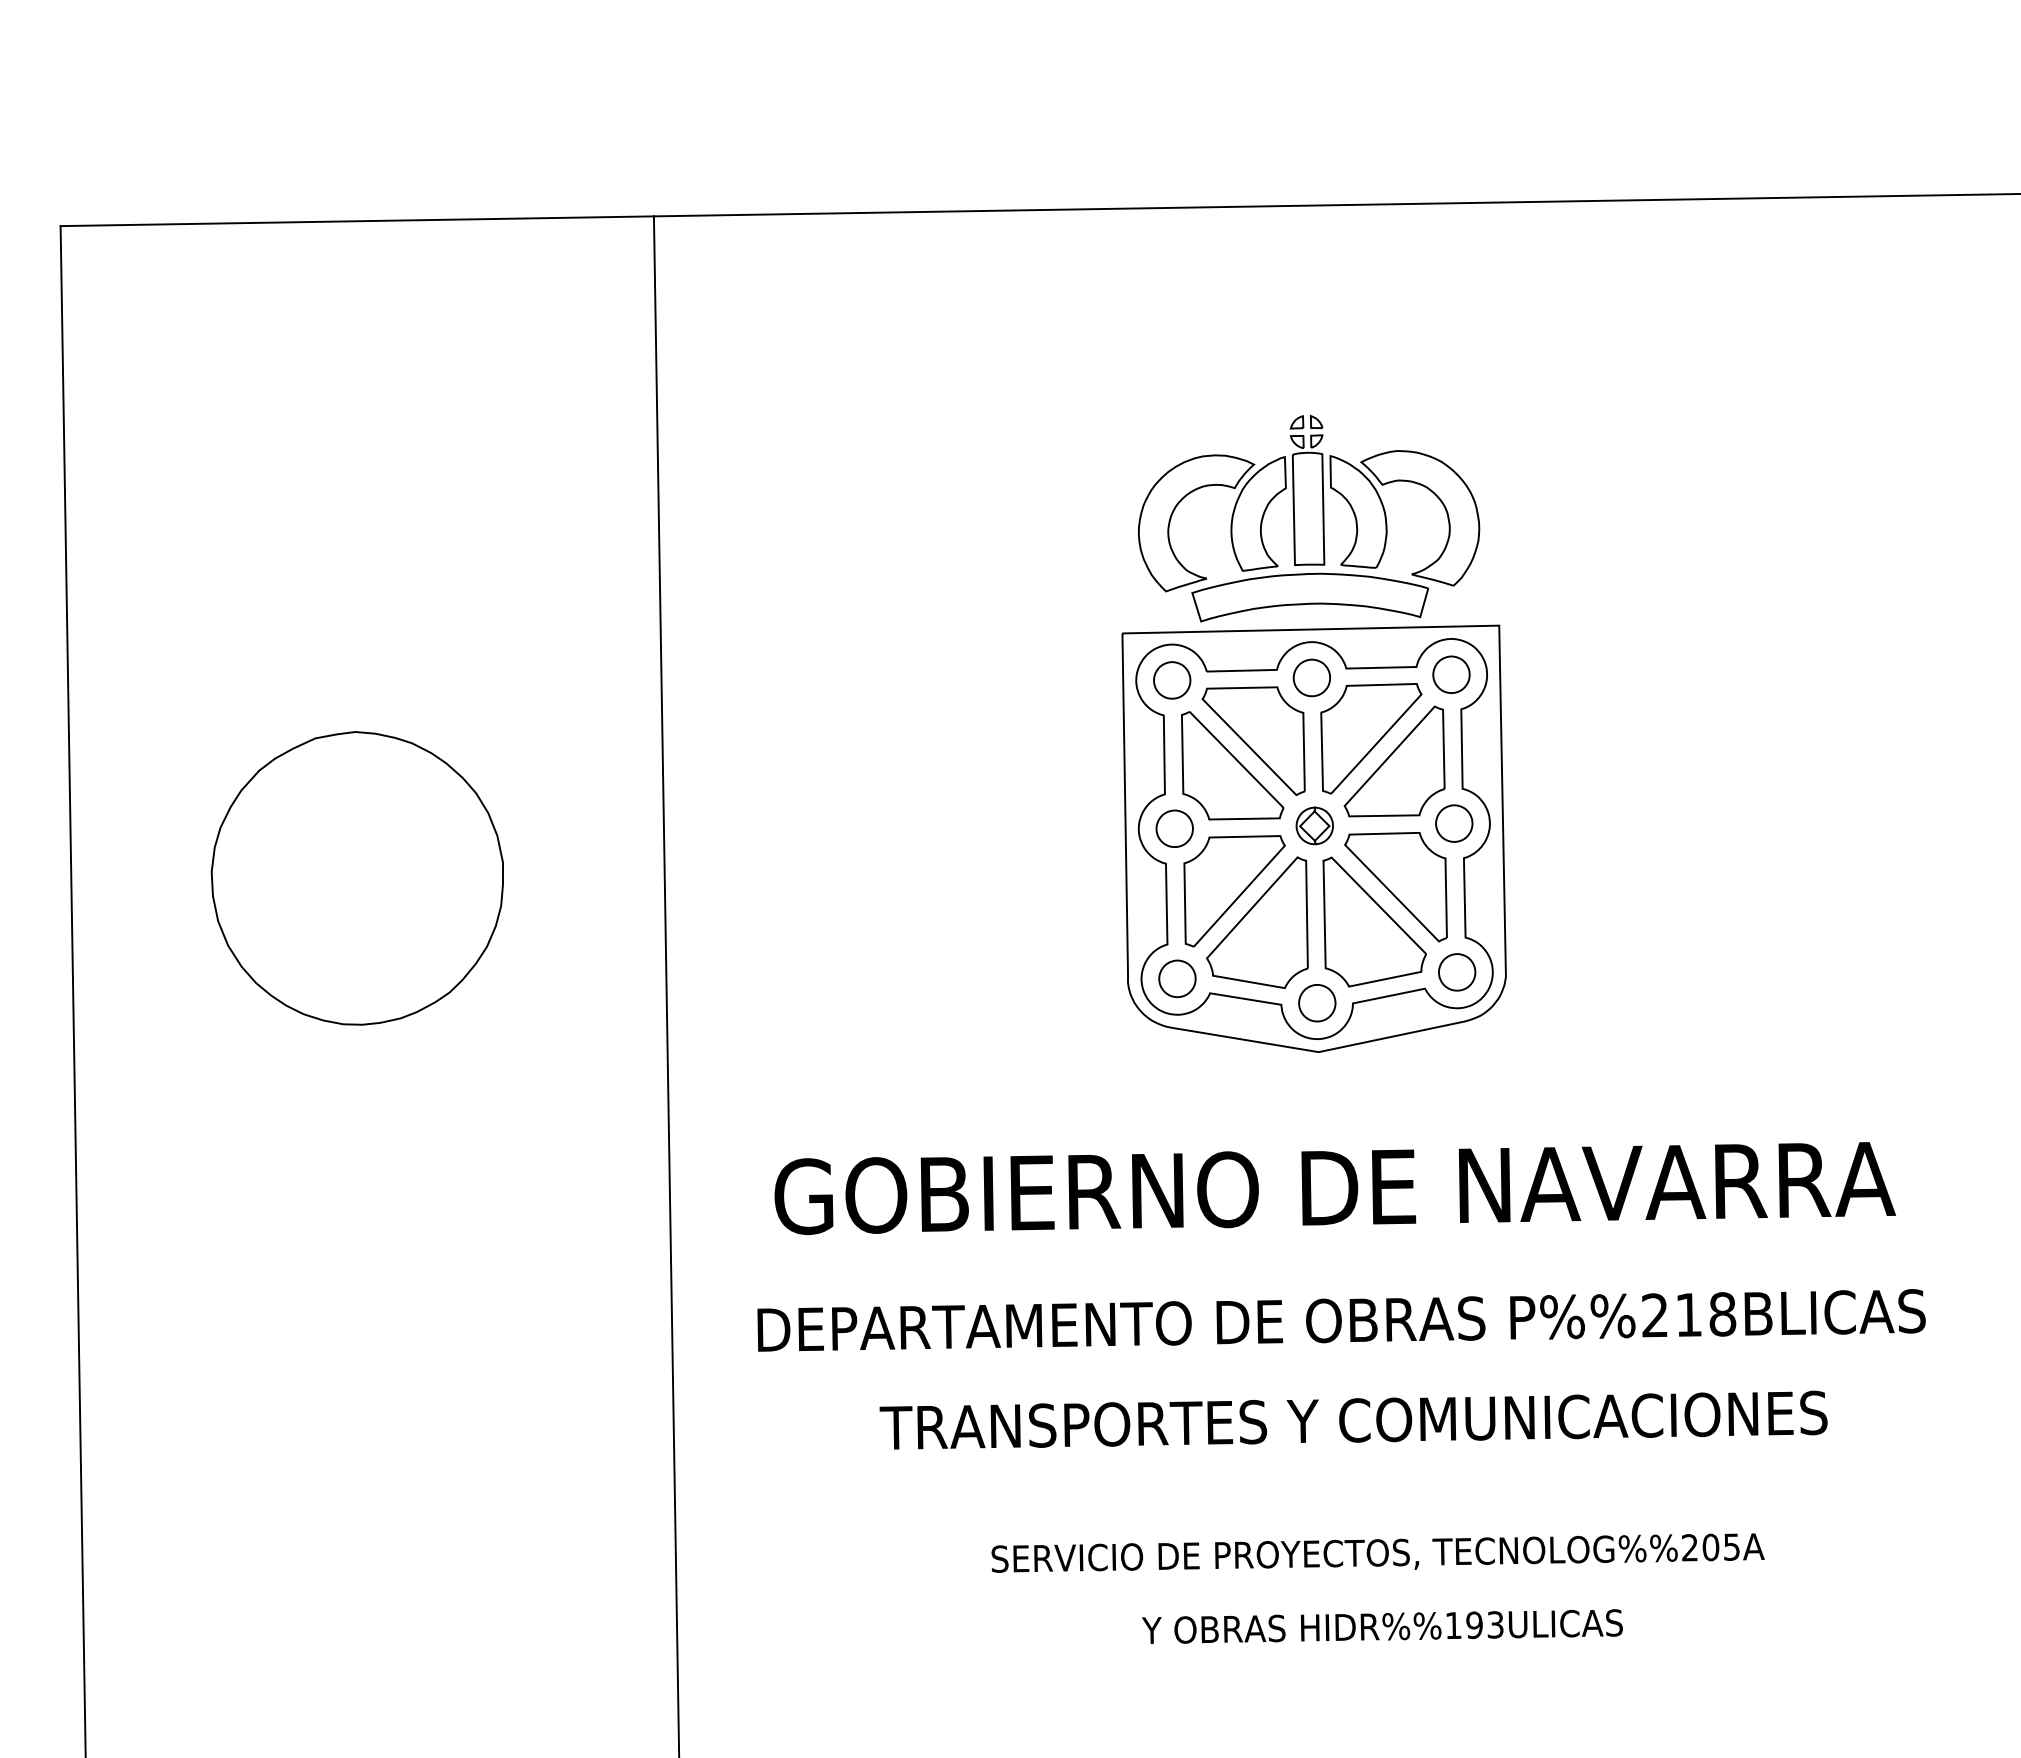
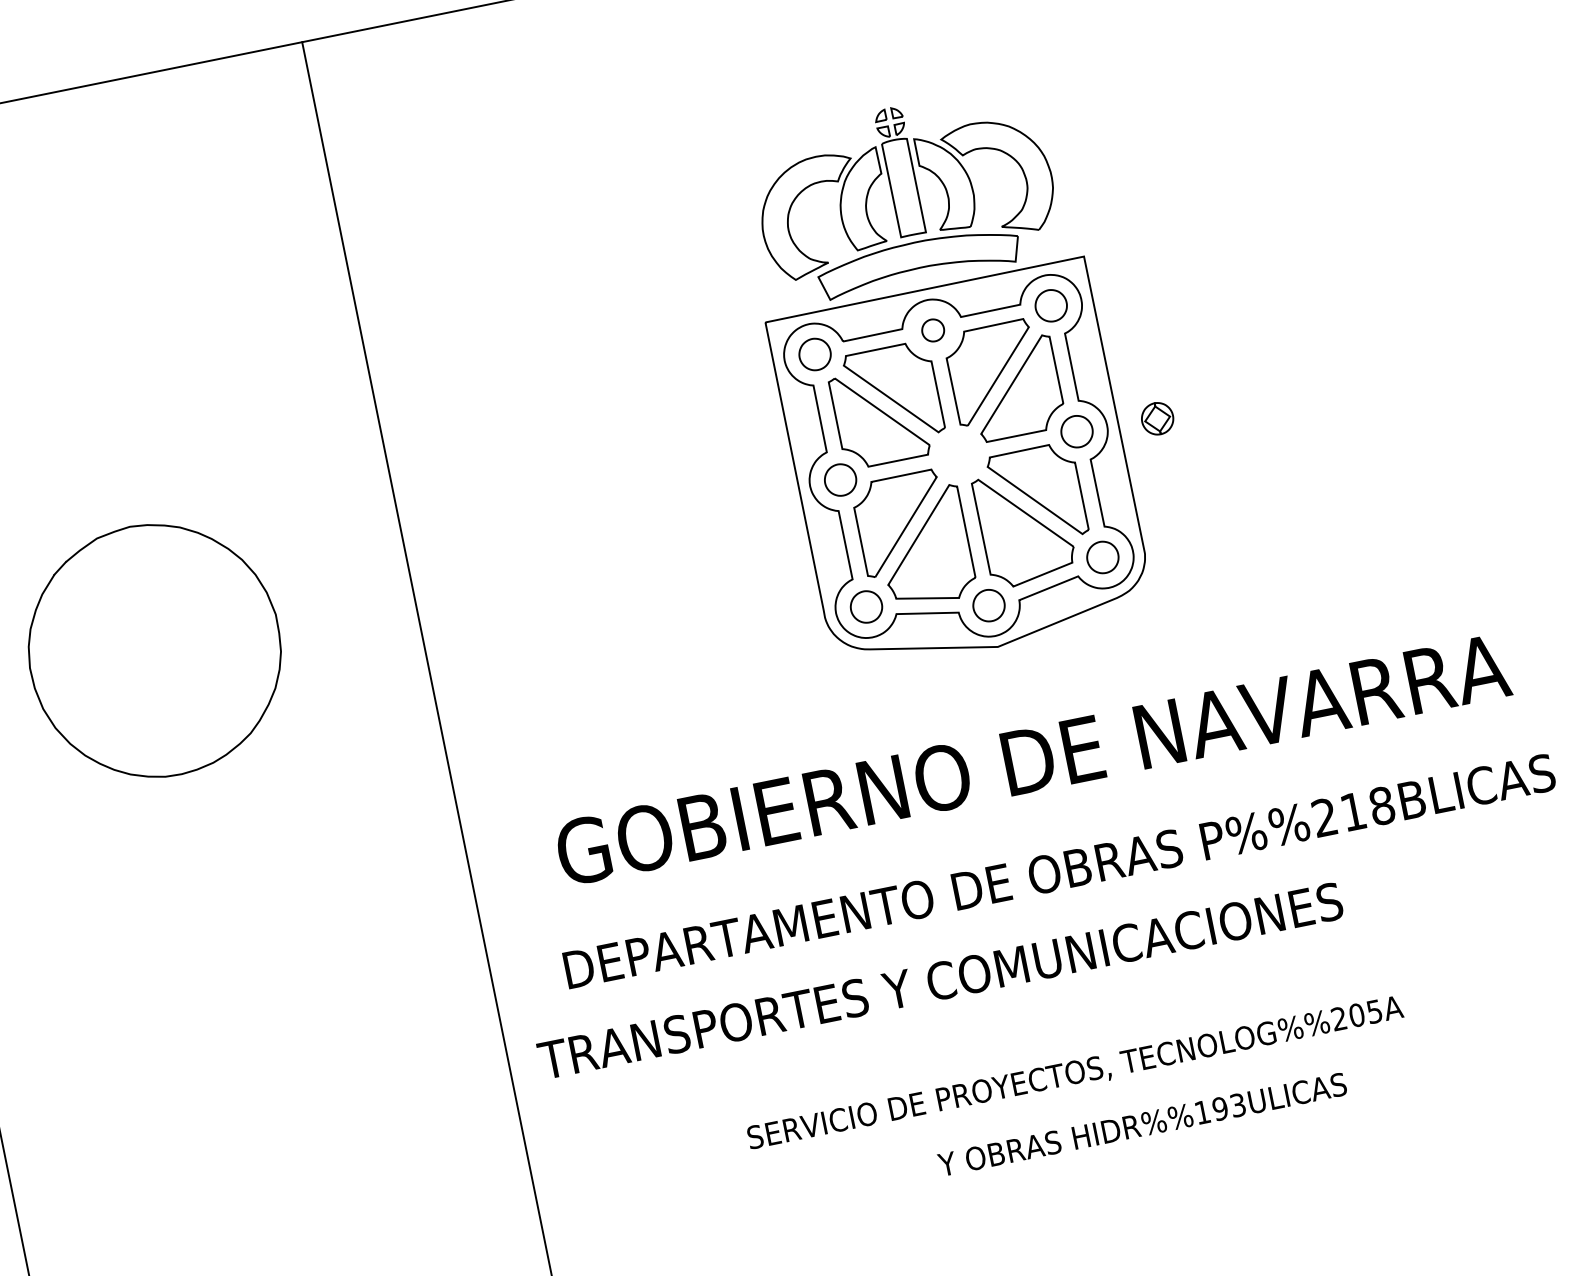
part: (1311, 677) -> (932, 330), size x0.7
part: (1314, 825) -> (1157, 418), moved
text: (1353, 1419) -> (940, 980), moved
text: (1377, 1552) -> (1074, 1071), moved

